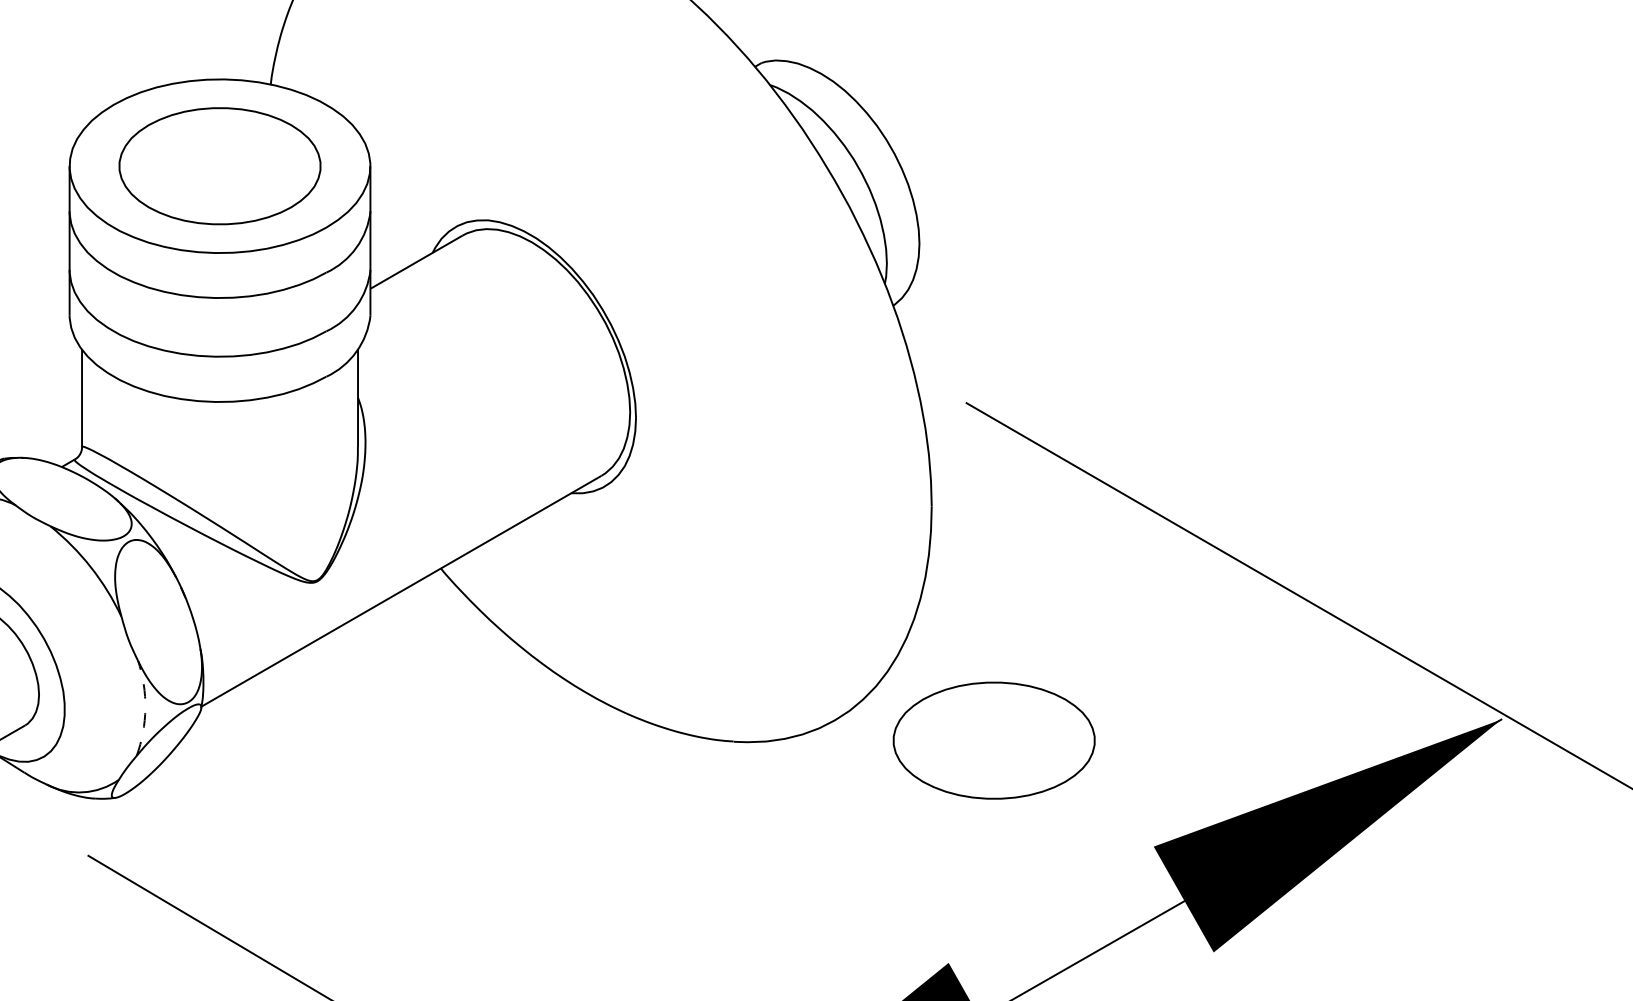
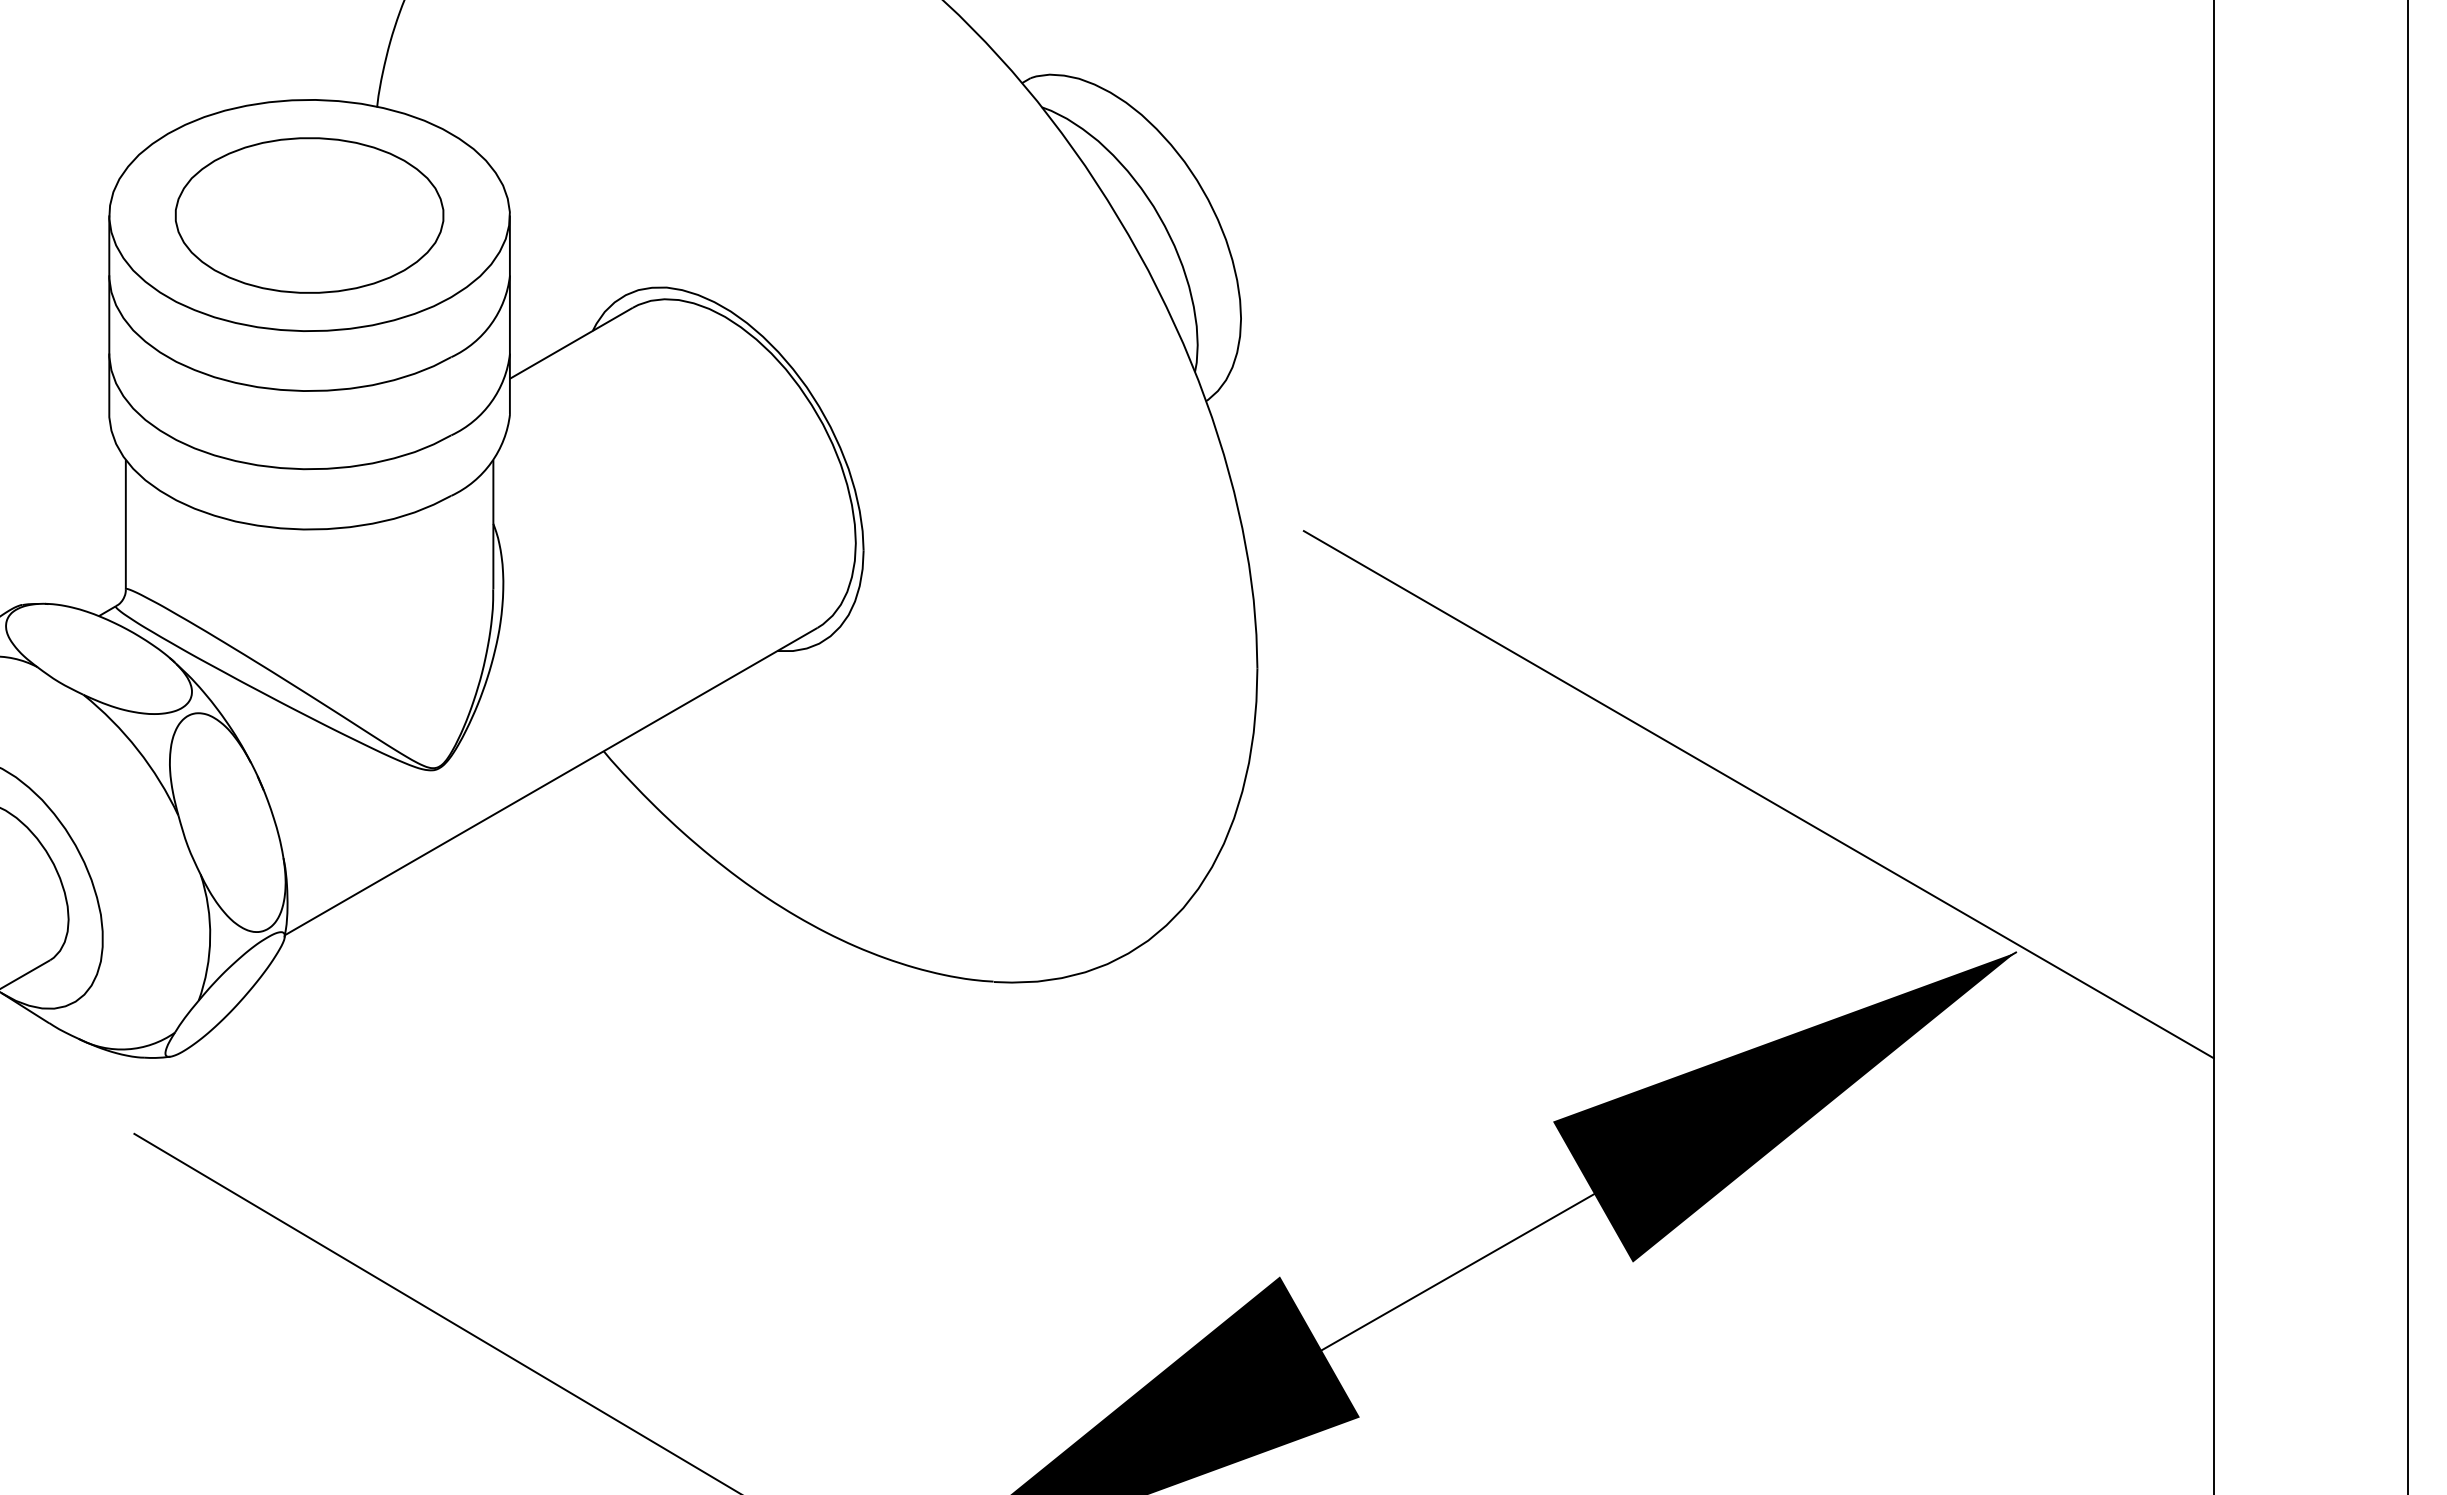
arc: (145, 708) -> (210, 937), dashed -> solid
part: (994, 740) -> (1340, 980), removed

